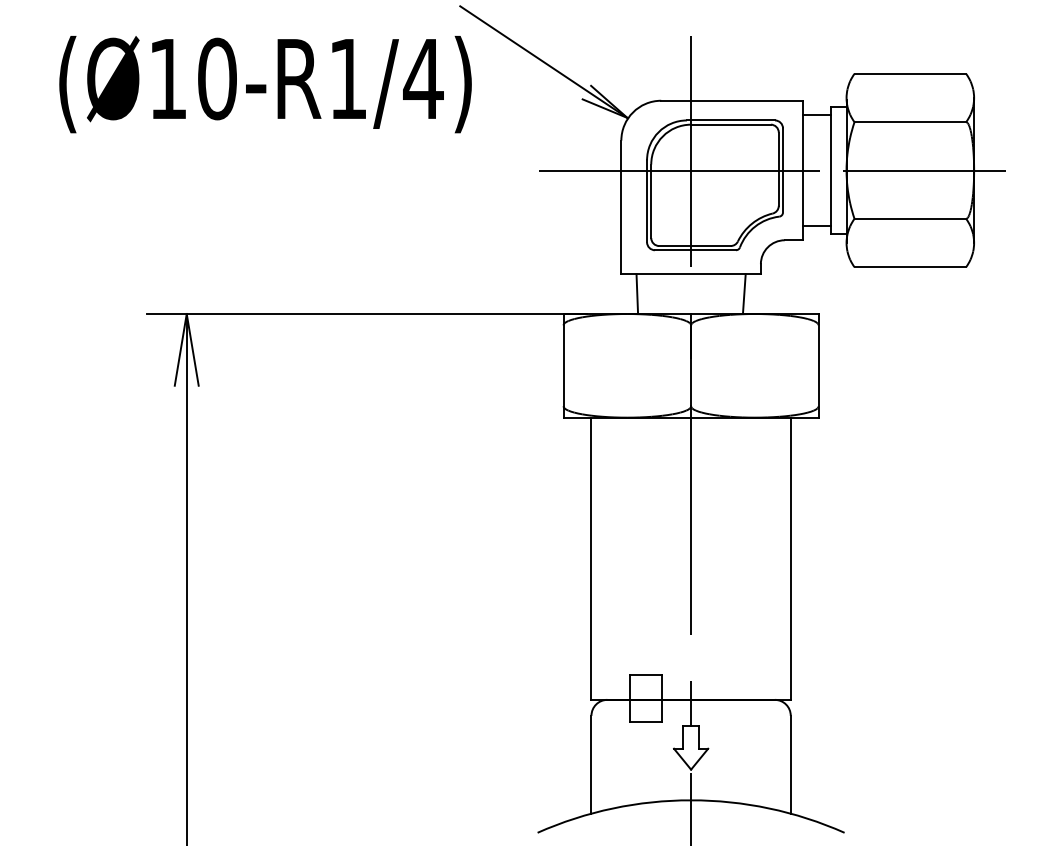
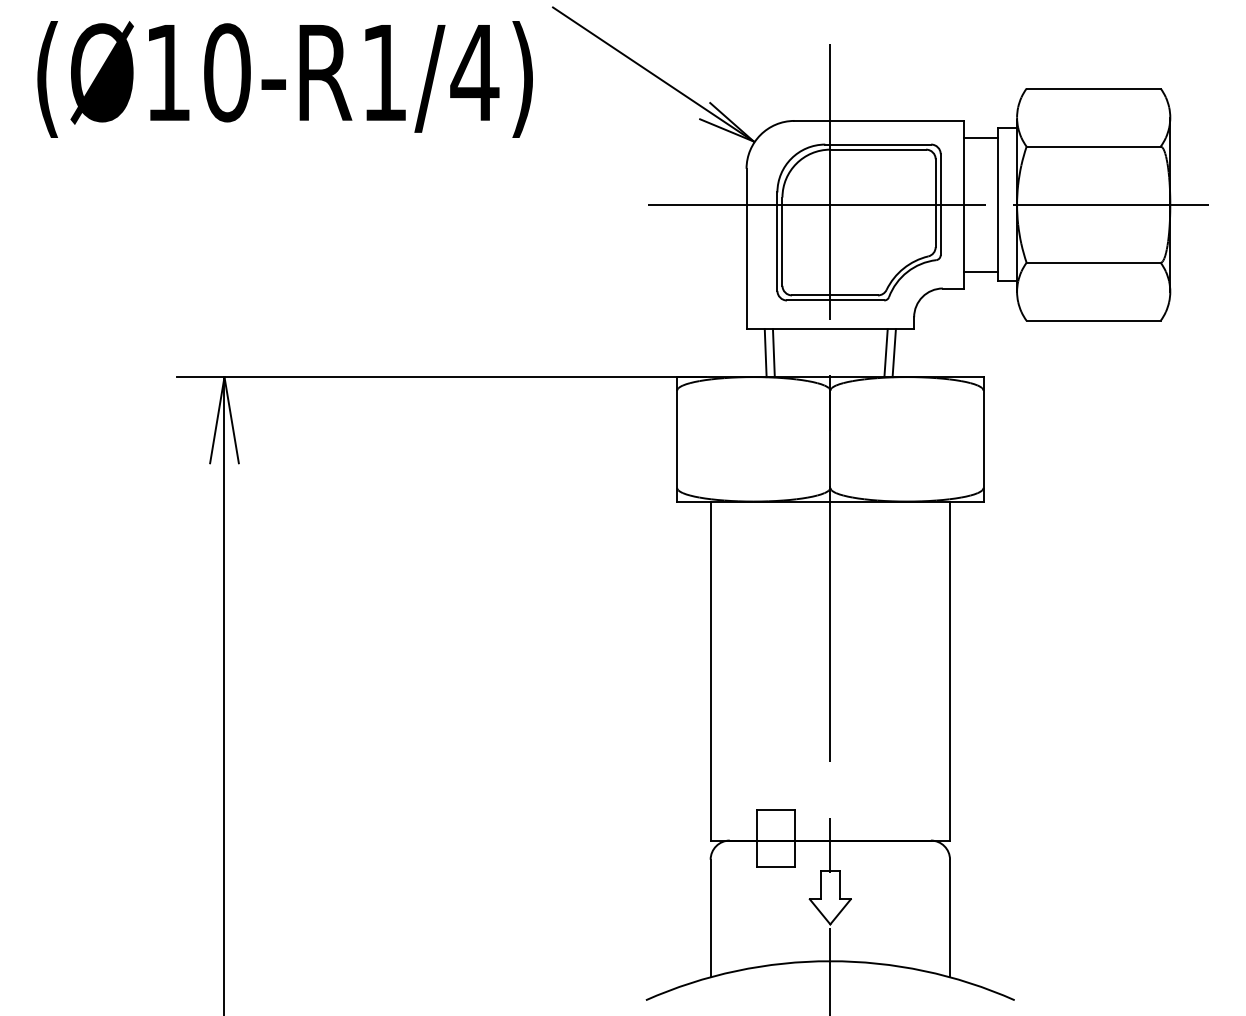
text: (265, 84) -> (284, 79), moved
line: (643, 294) -> (773, 353), added
line: (737, 294) -> (885, 353), added

